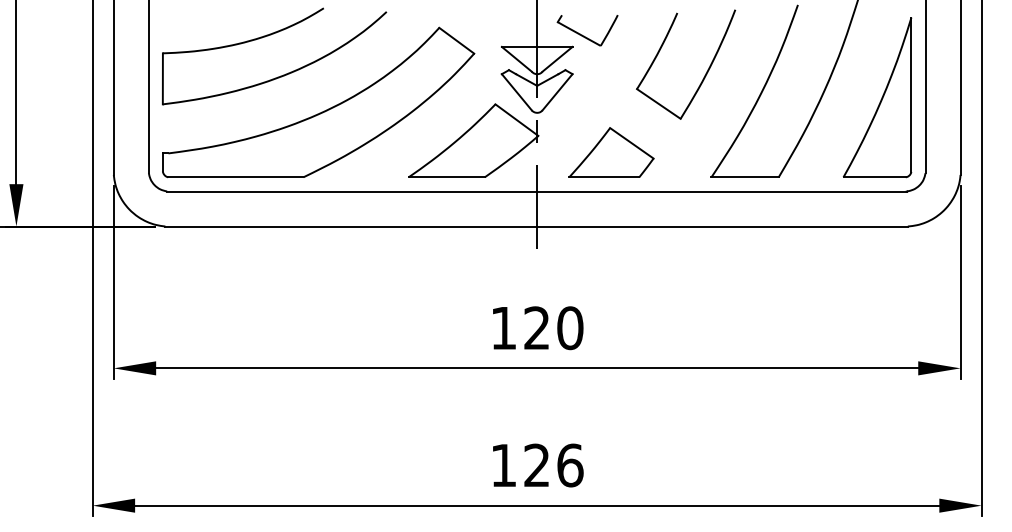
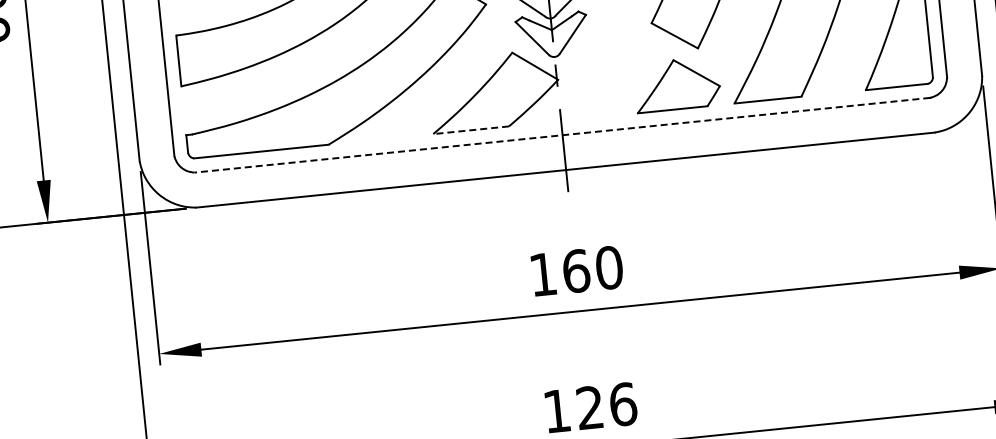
part: (611, 152) -> (677, 84), moved
line: (446, 177) -> (470, 130), solid -> dashed
line: (536, 191) -> (561, 135), solid -> dashed
text: (537, 328) -> (576, 271), 120 -> 160

